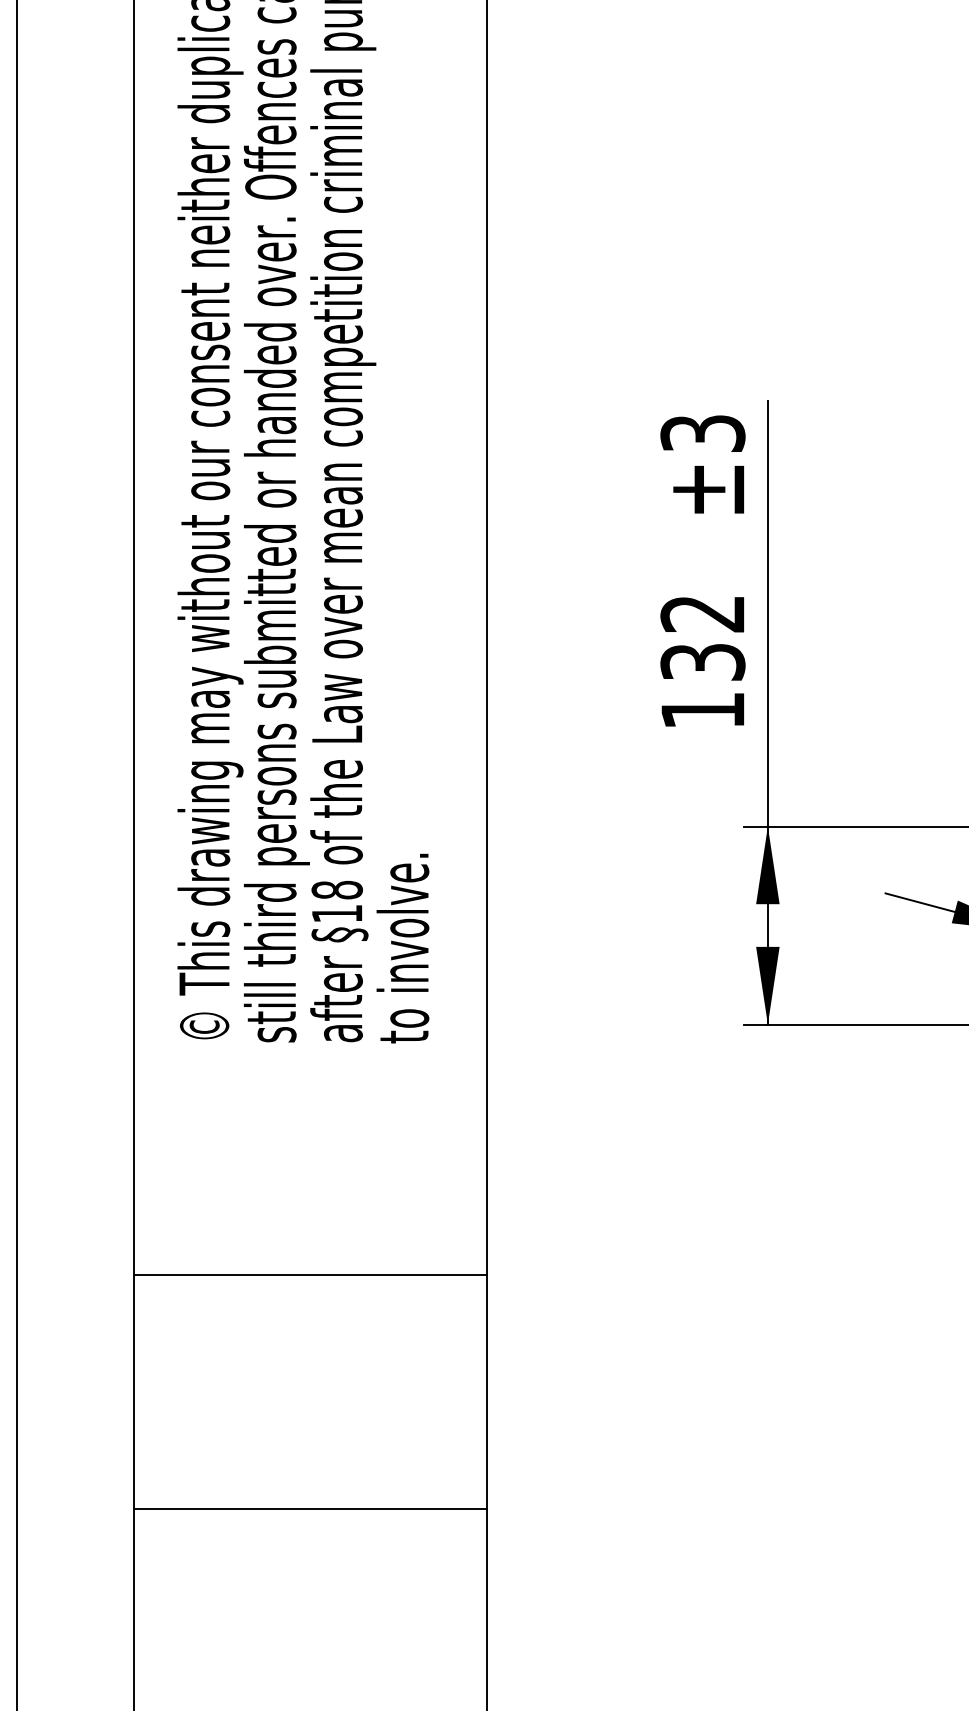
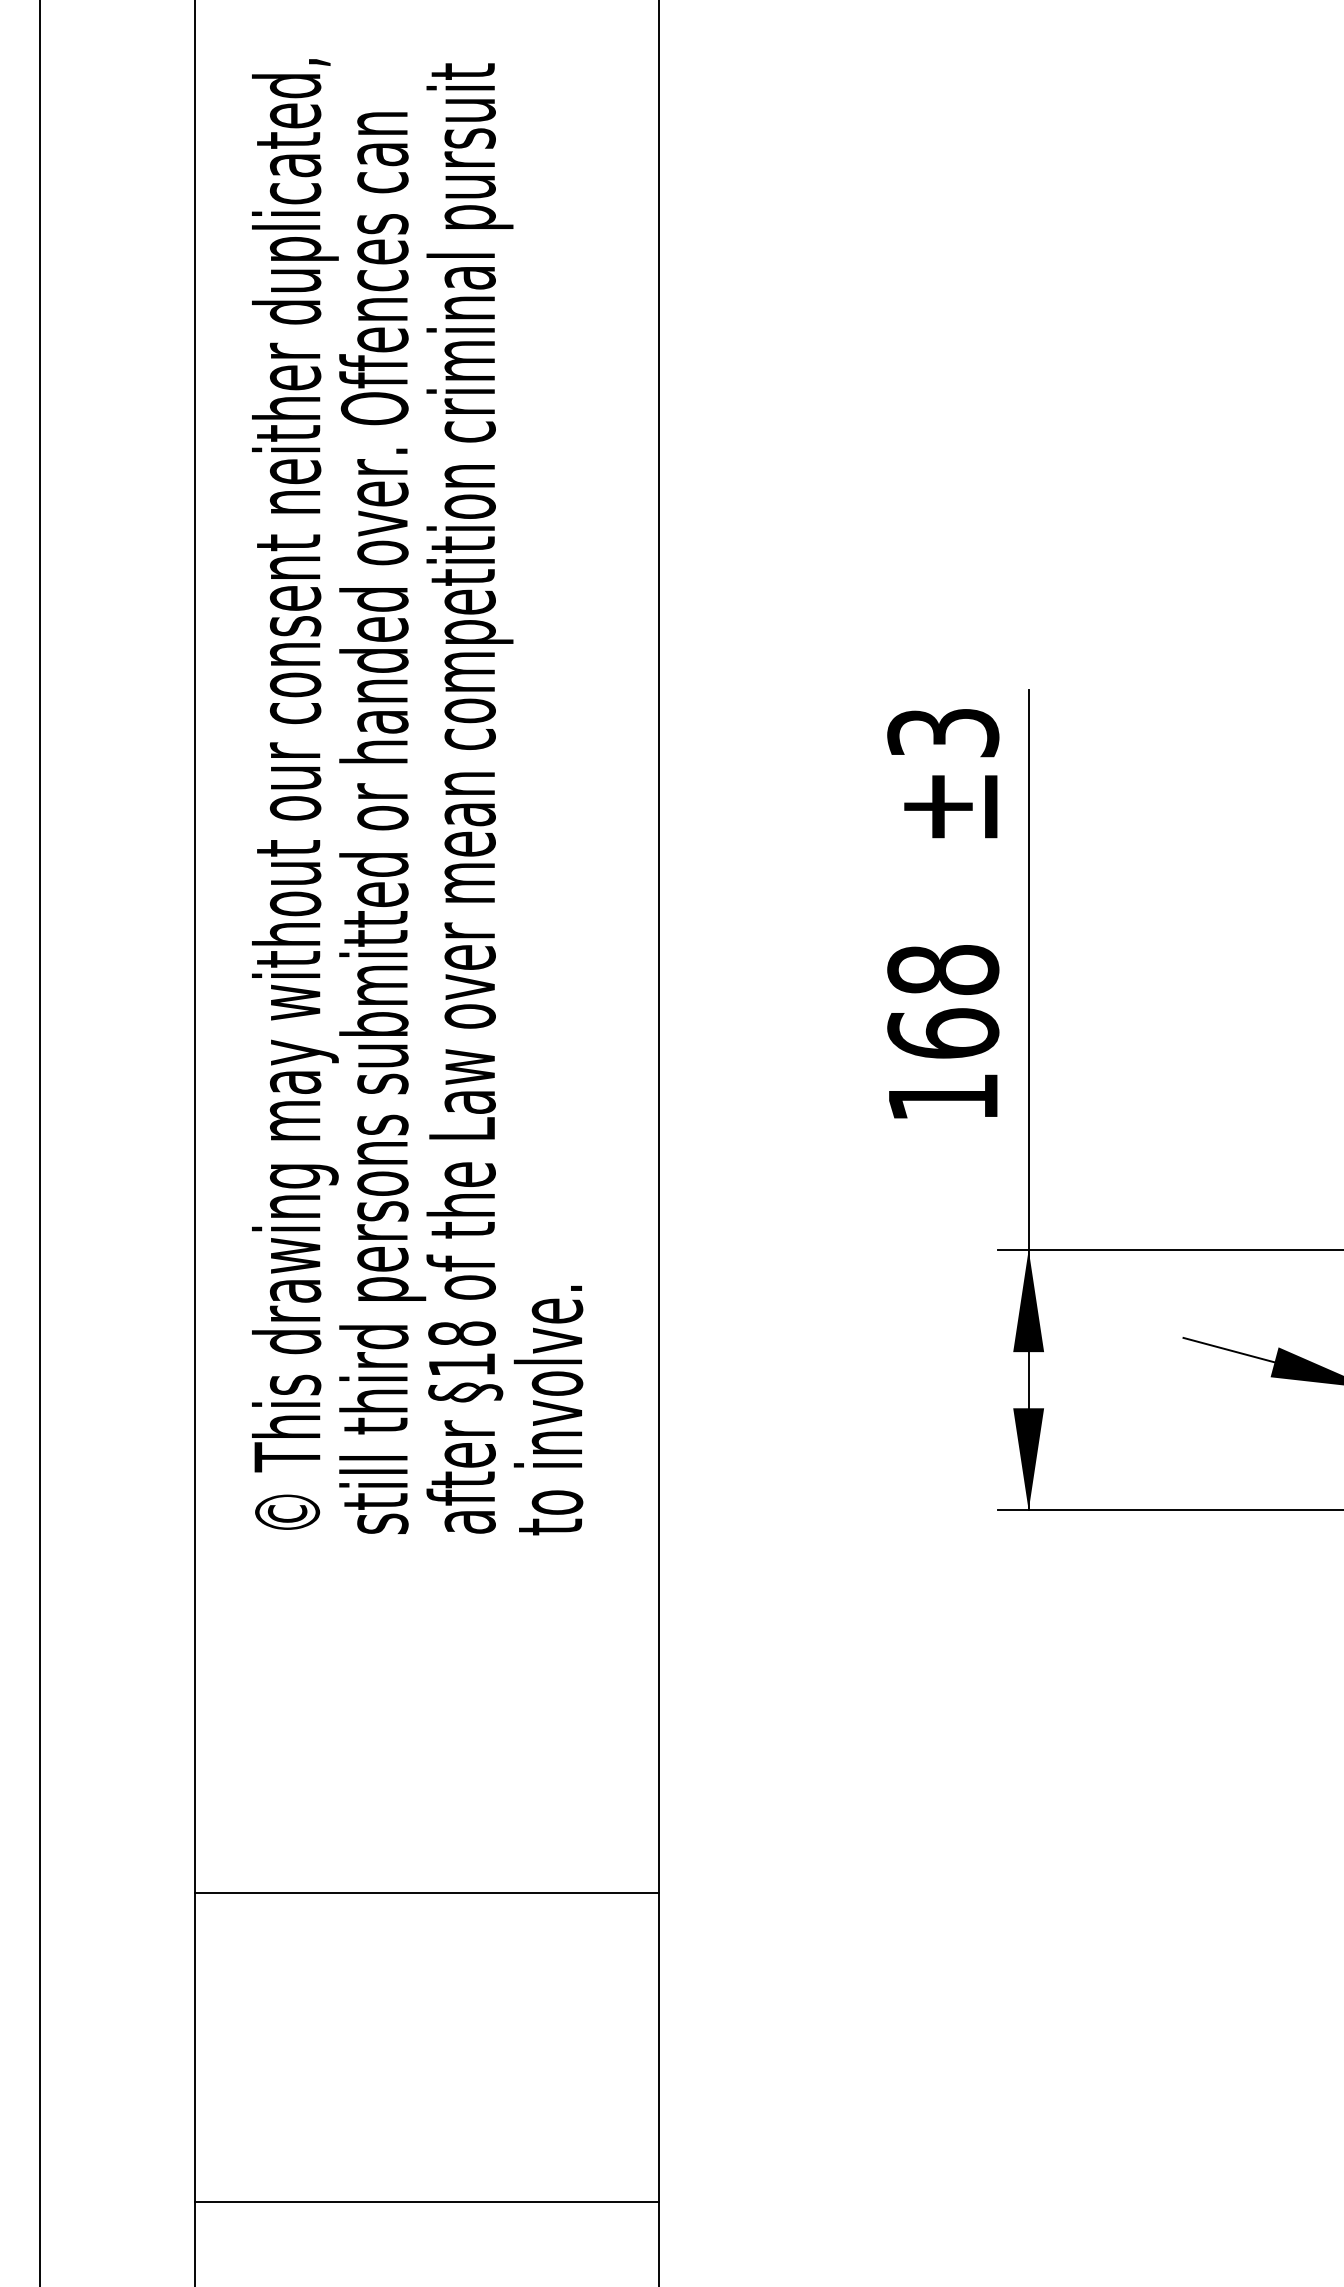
text: (703, 637) -> (943, 1001), 132 -> 168
line: (310, 1274) -> (427, 1892), moved
line: (310, 1508) -> (427, 2201), moved

